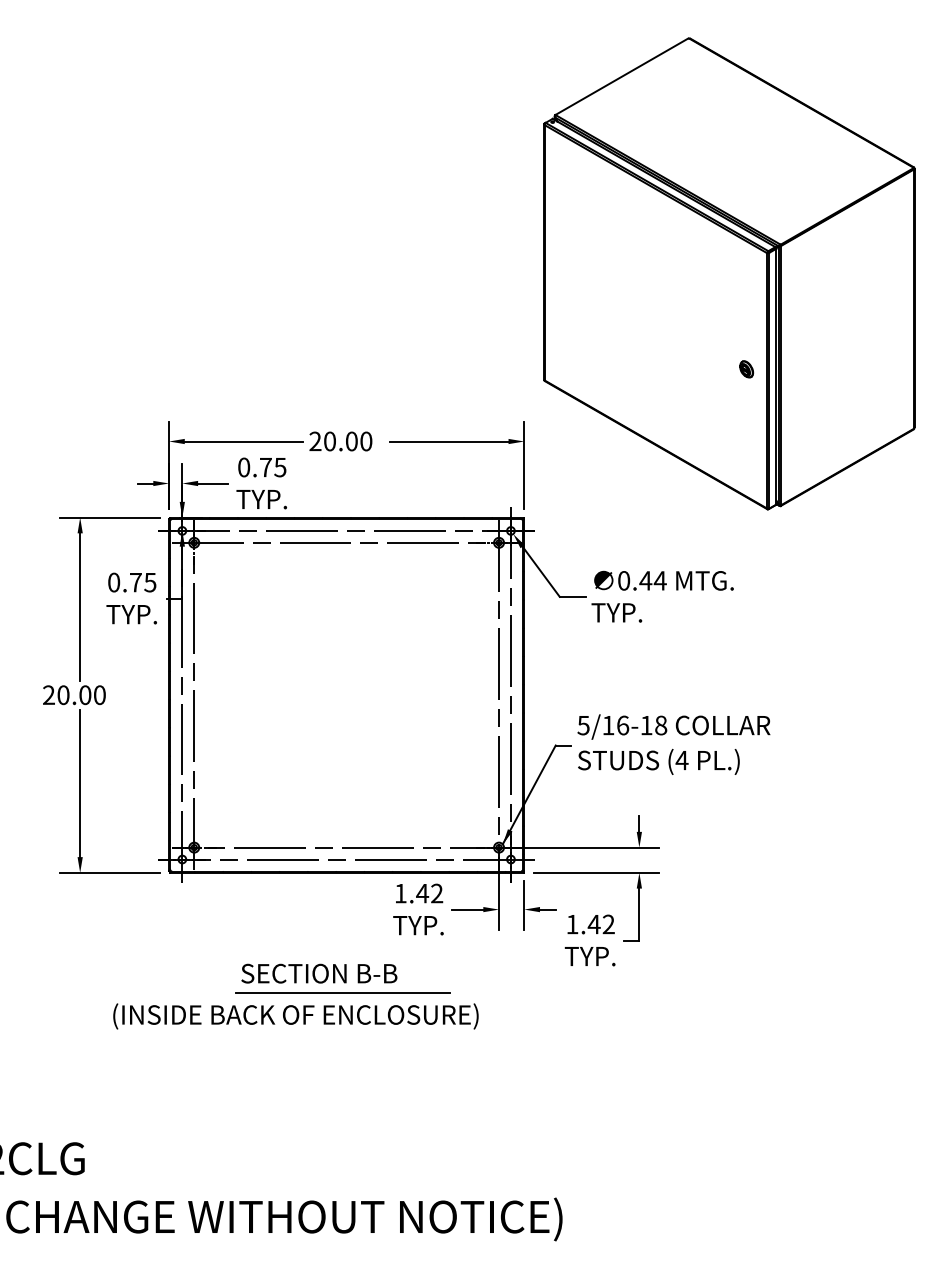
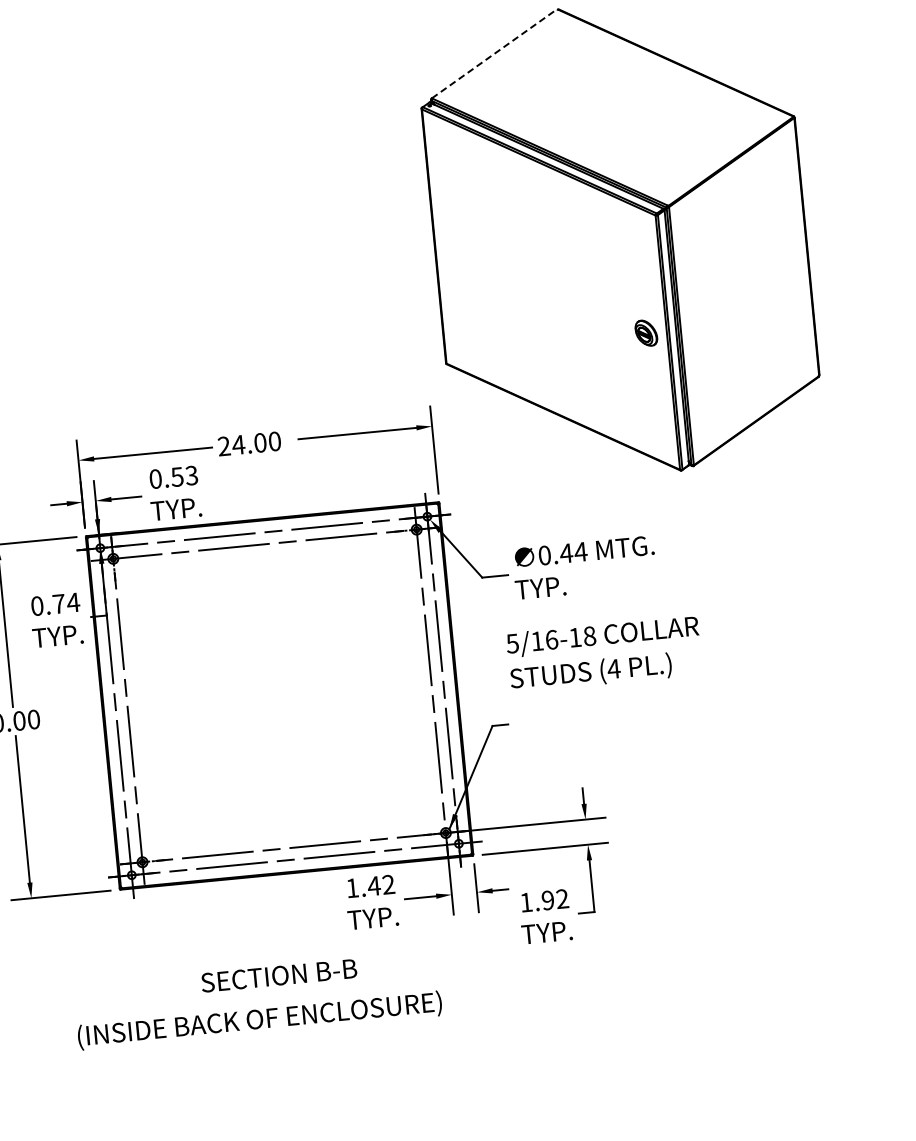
line: (621, 76) -> (493, 53), solid -> dashed
part: (746, 369) -> (646, 333), size x1.6
text: (329, 441) -> (238, 445), 20.00 -> 24.00
text: (272, 467) -> (183, 476), 0.75 -> 0.53
text: (149, 582) -> (72, 602), 0.75 -> 0.74
text: (673, 744) -> (603, 653), moved
text: (593, 924) -> (547, 900), 1.42 -> 1.92
line: (342, 993) -> (304, 993), removed

